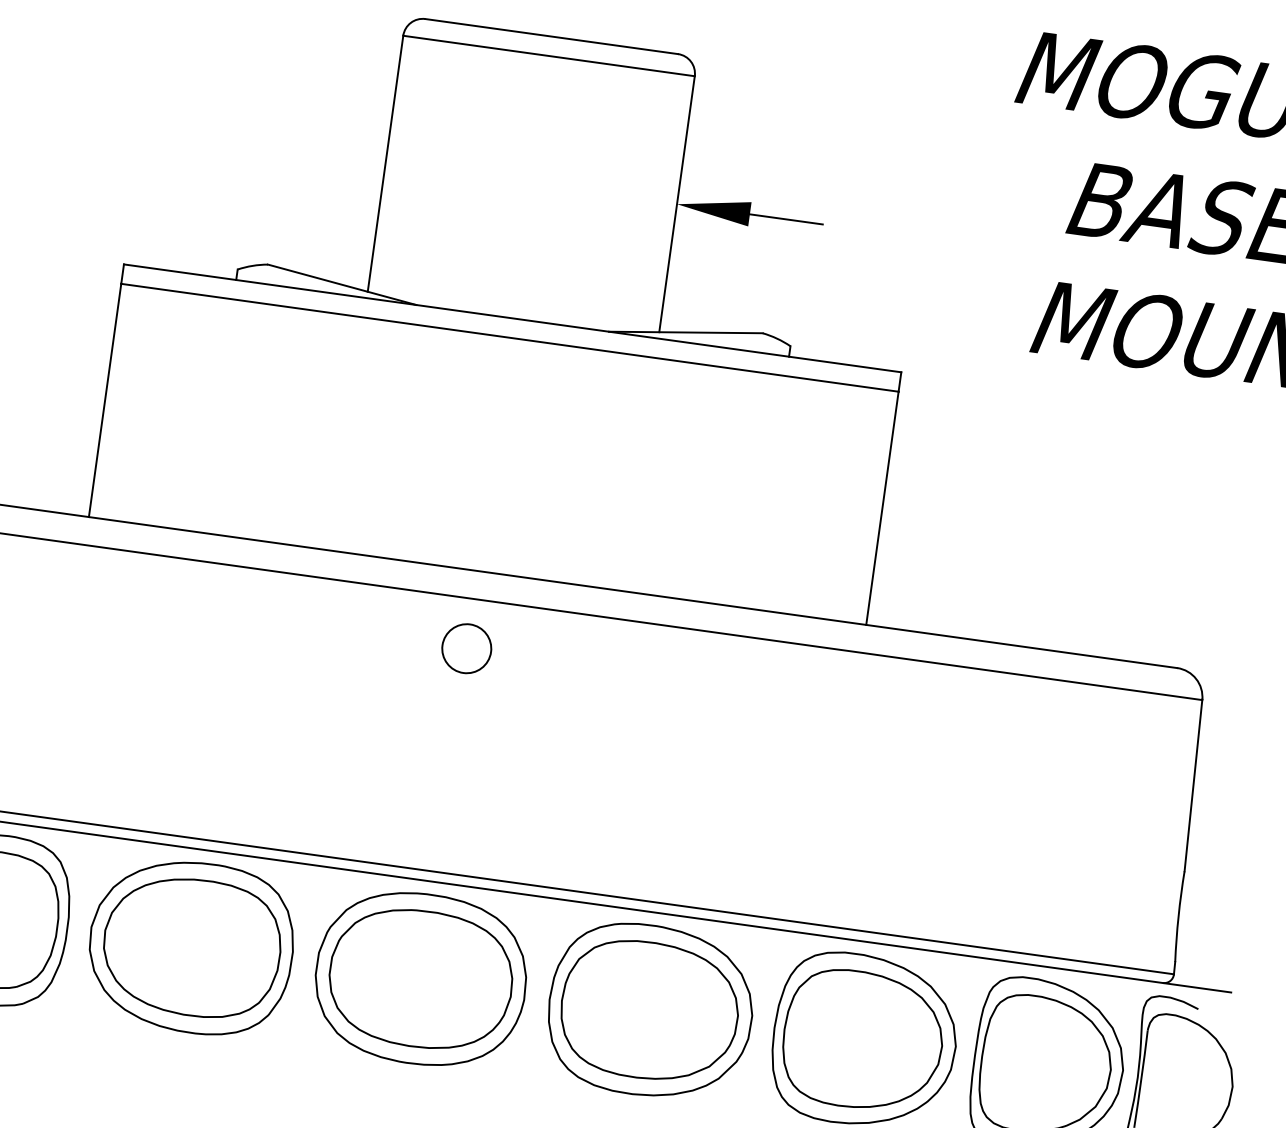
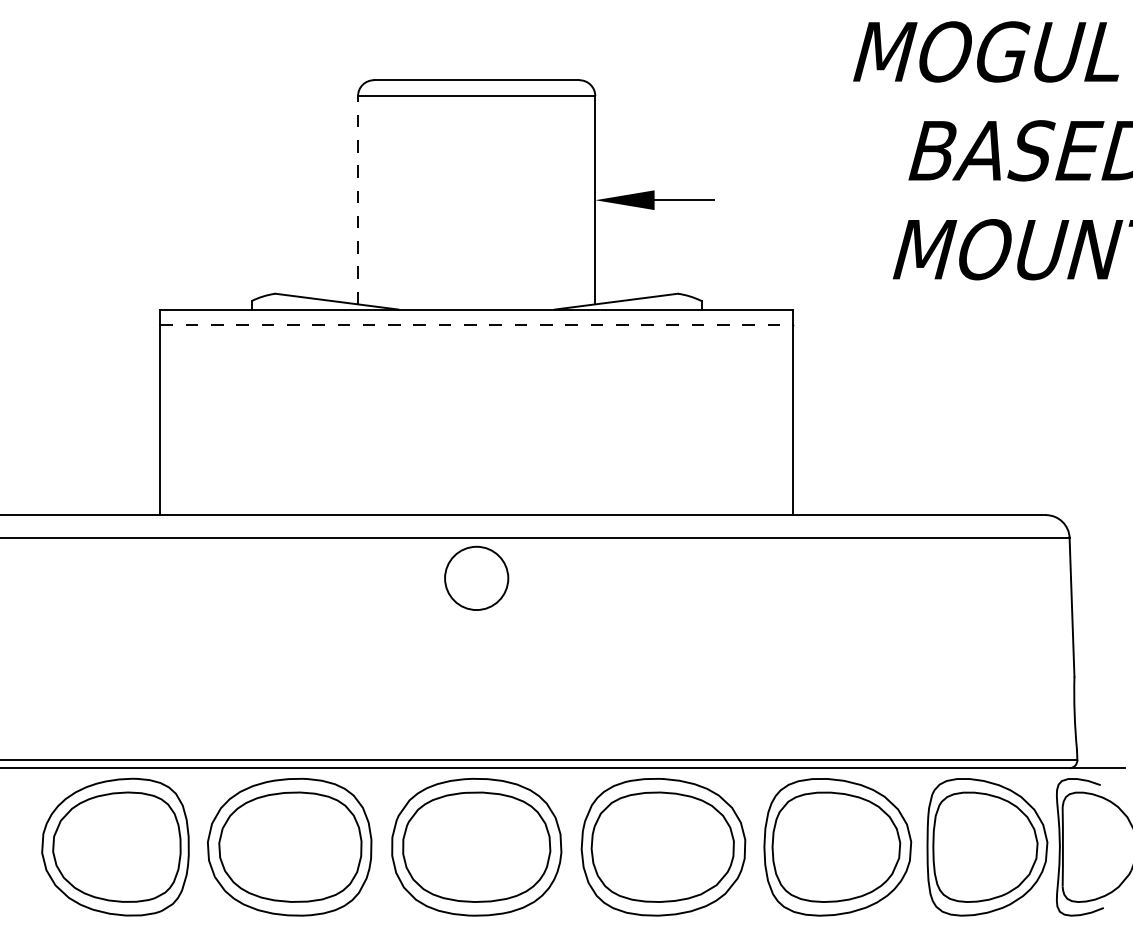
line: (386, 162) -> (358, 199), solid -> dashed
line: (510, 338) -> (477, 325), solid -> dashed
circle: (466, 648) -> (476, 578), size x1.6

